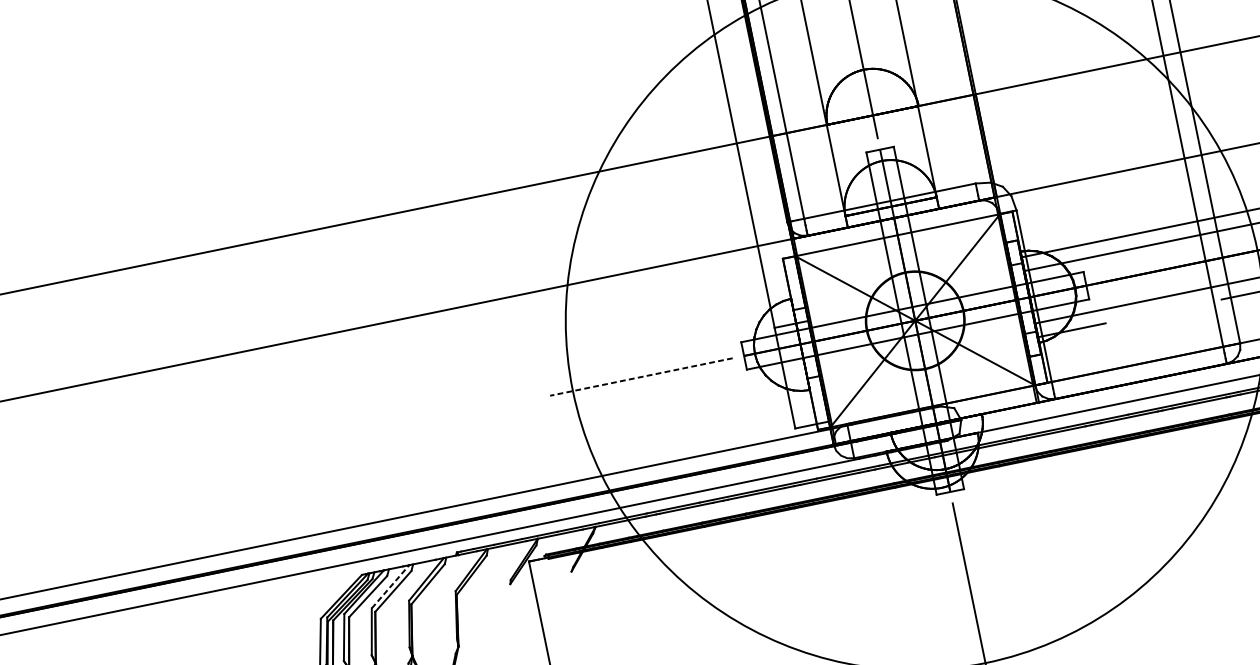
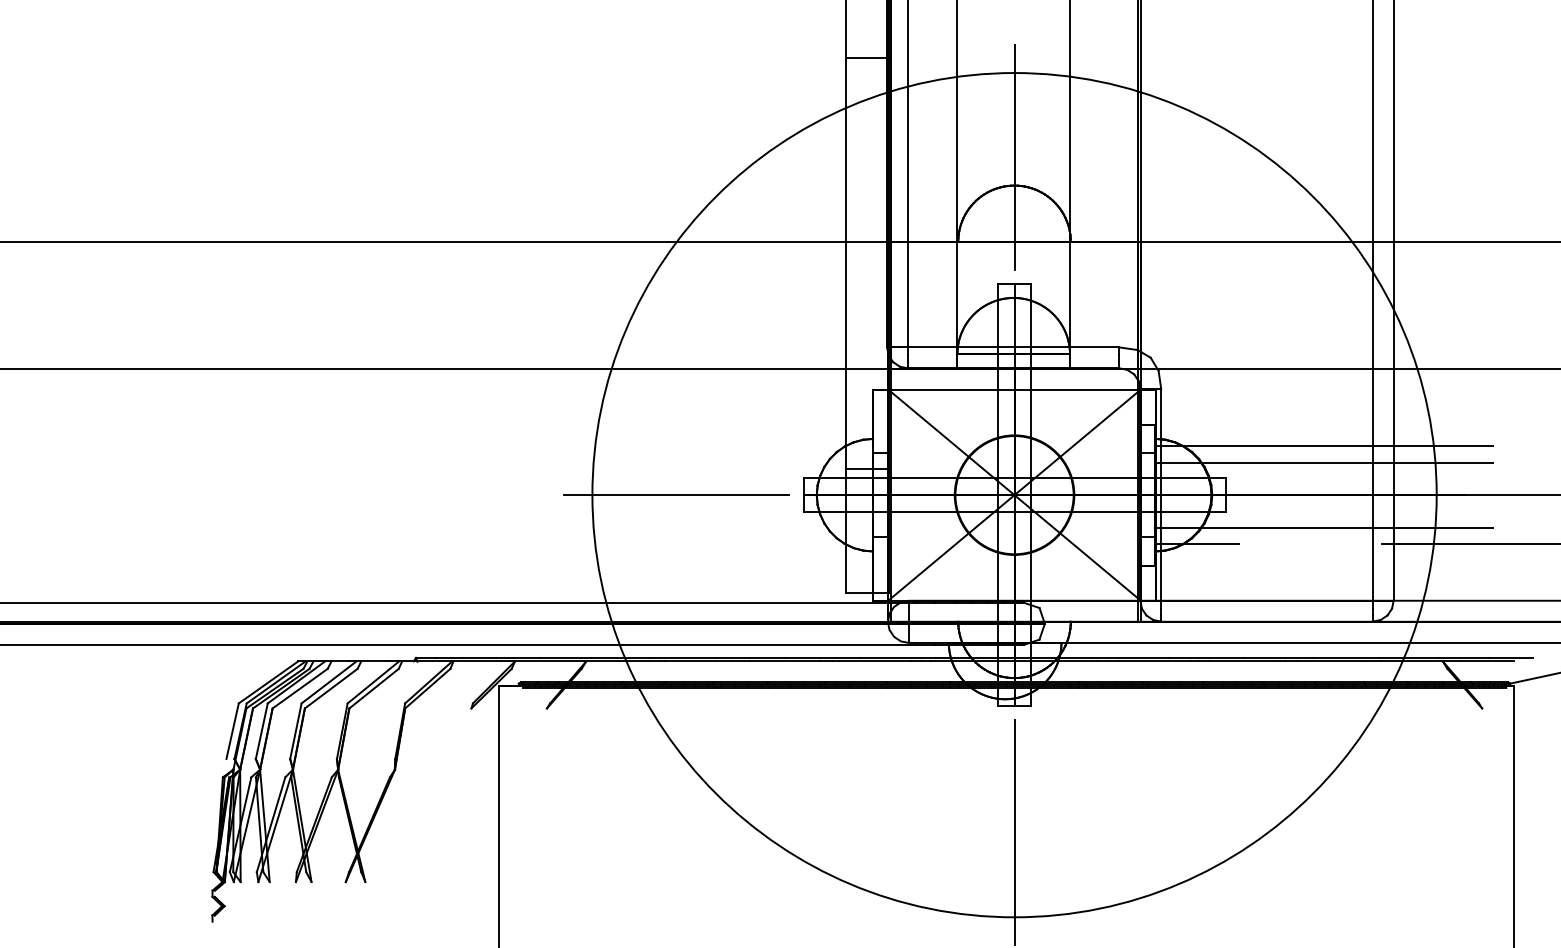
line: (641, 377) -> (676, 495), dashed -> solid
line: (390, 586) -> (329, 682), dashed -> solid

